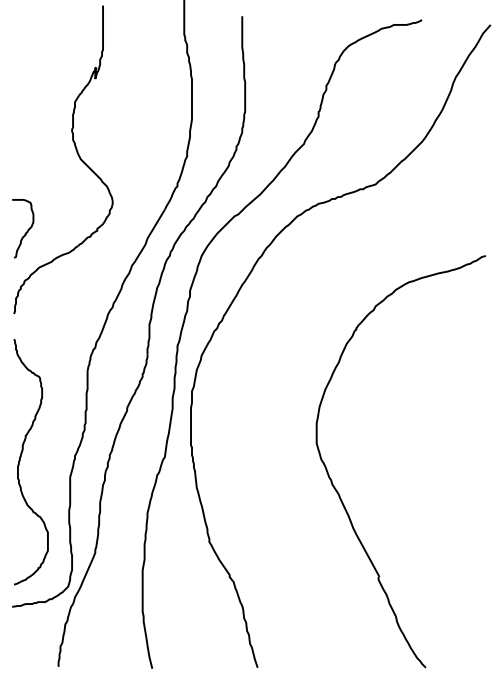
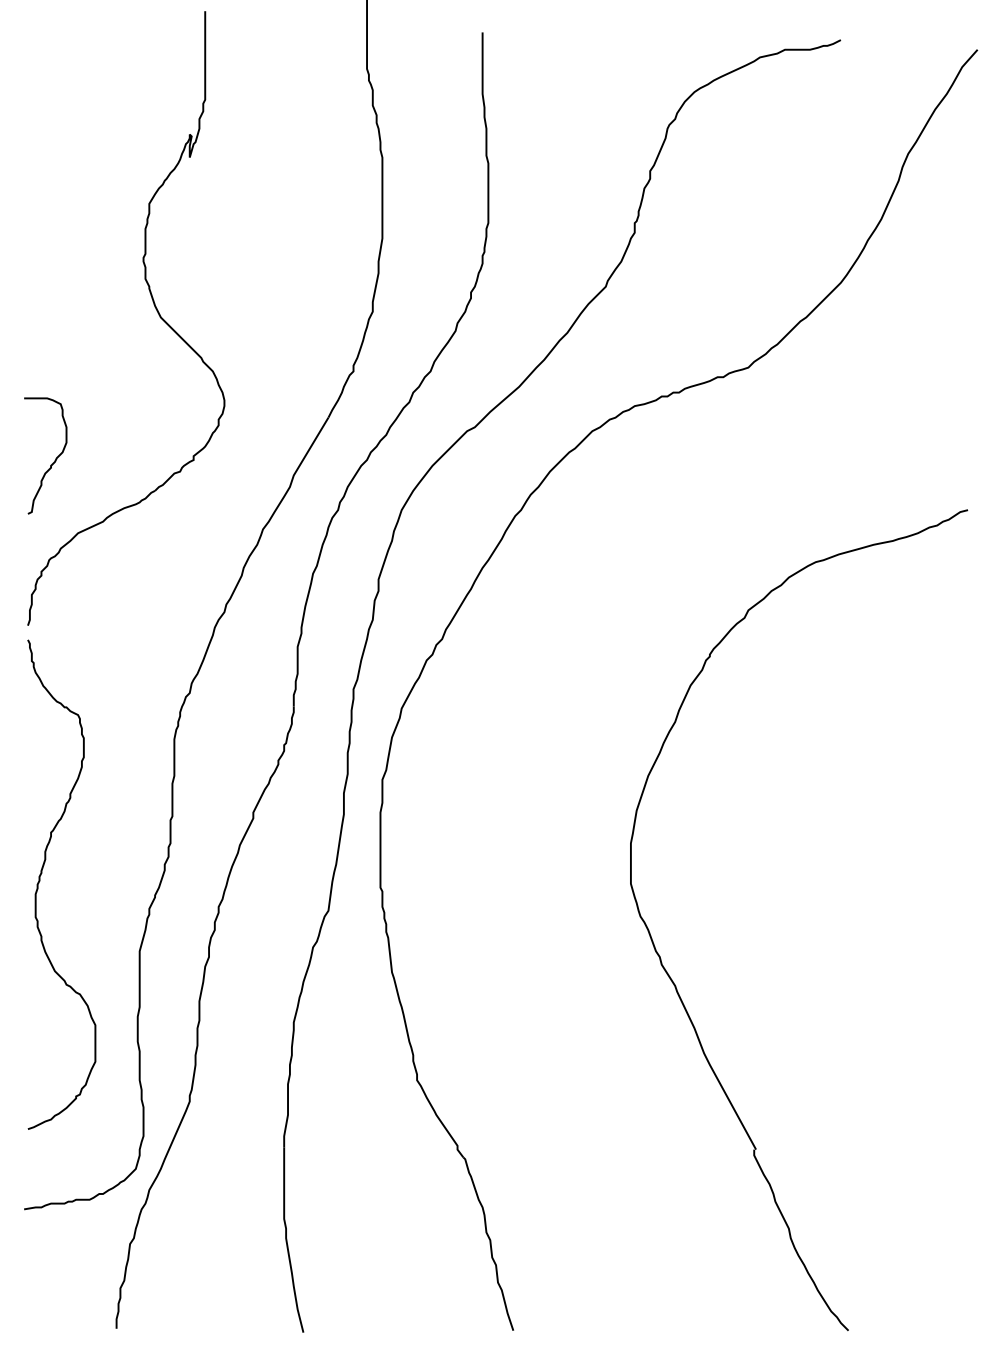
curve: (20, 461) -> (40, 883), moved

